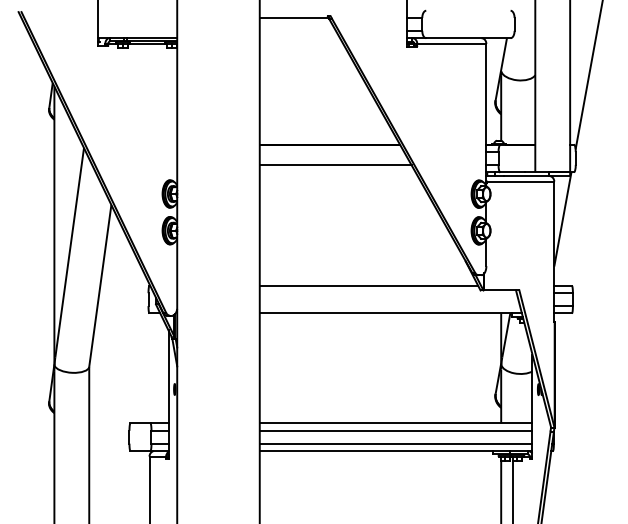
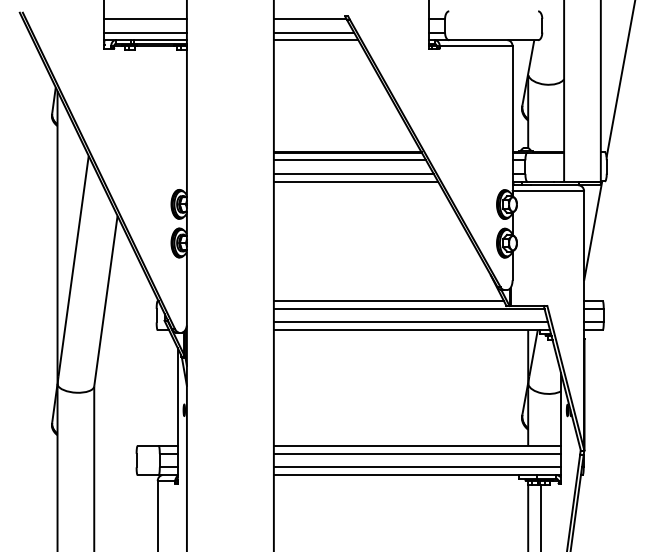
line: (136, 18) -> (144, 19), added
line: (136, 30) -> (144, 32), added
line: (297, 30) -> (313, 32), added
line: (299, 38) -> (315, 40), added
line: (331, 152) -> (349, 160), added
line: (337, 172) -> (355, 181), added
line: (387, 292) -> (408, 308), added
line: (389, 306) -> (410, 322), added

